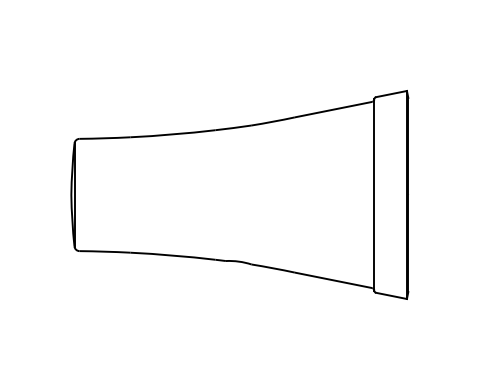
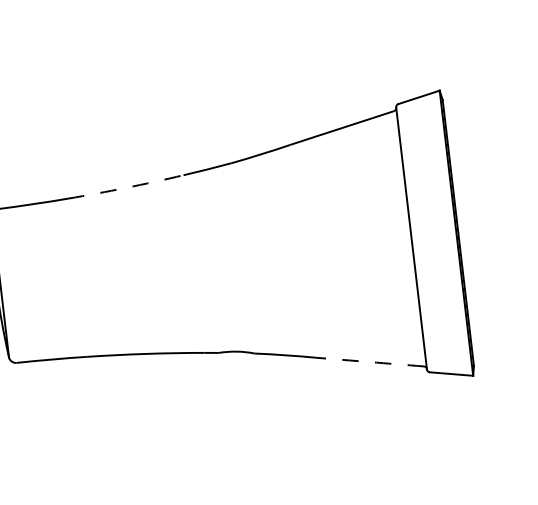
arc: (173, 134) -> (126, 187), solid -> dashed
arc: (333, 280) -> (369, 362), solid -> dashed

